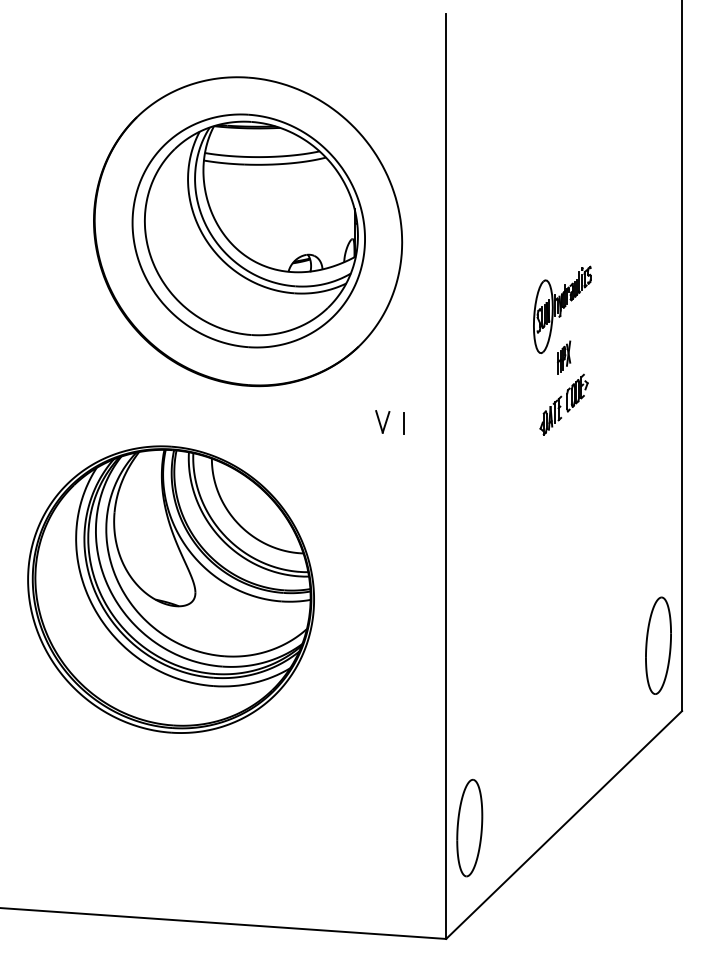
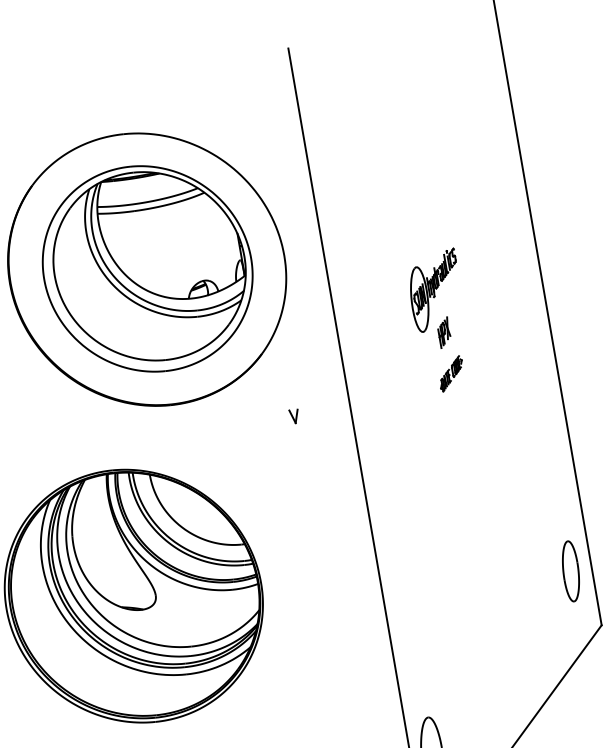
part: (563, 404) -> (450, 373), size x0.6
part: (382, 421) -> (294, 416), size x0.7
line: (403, 423) -> (312, 414), removed
part: (658, 645) -> (570, 571), size x0.7

